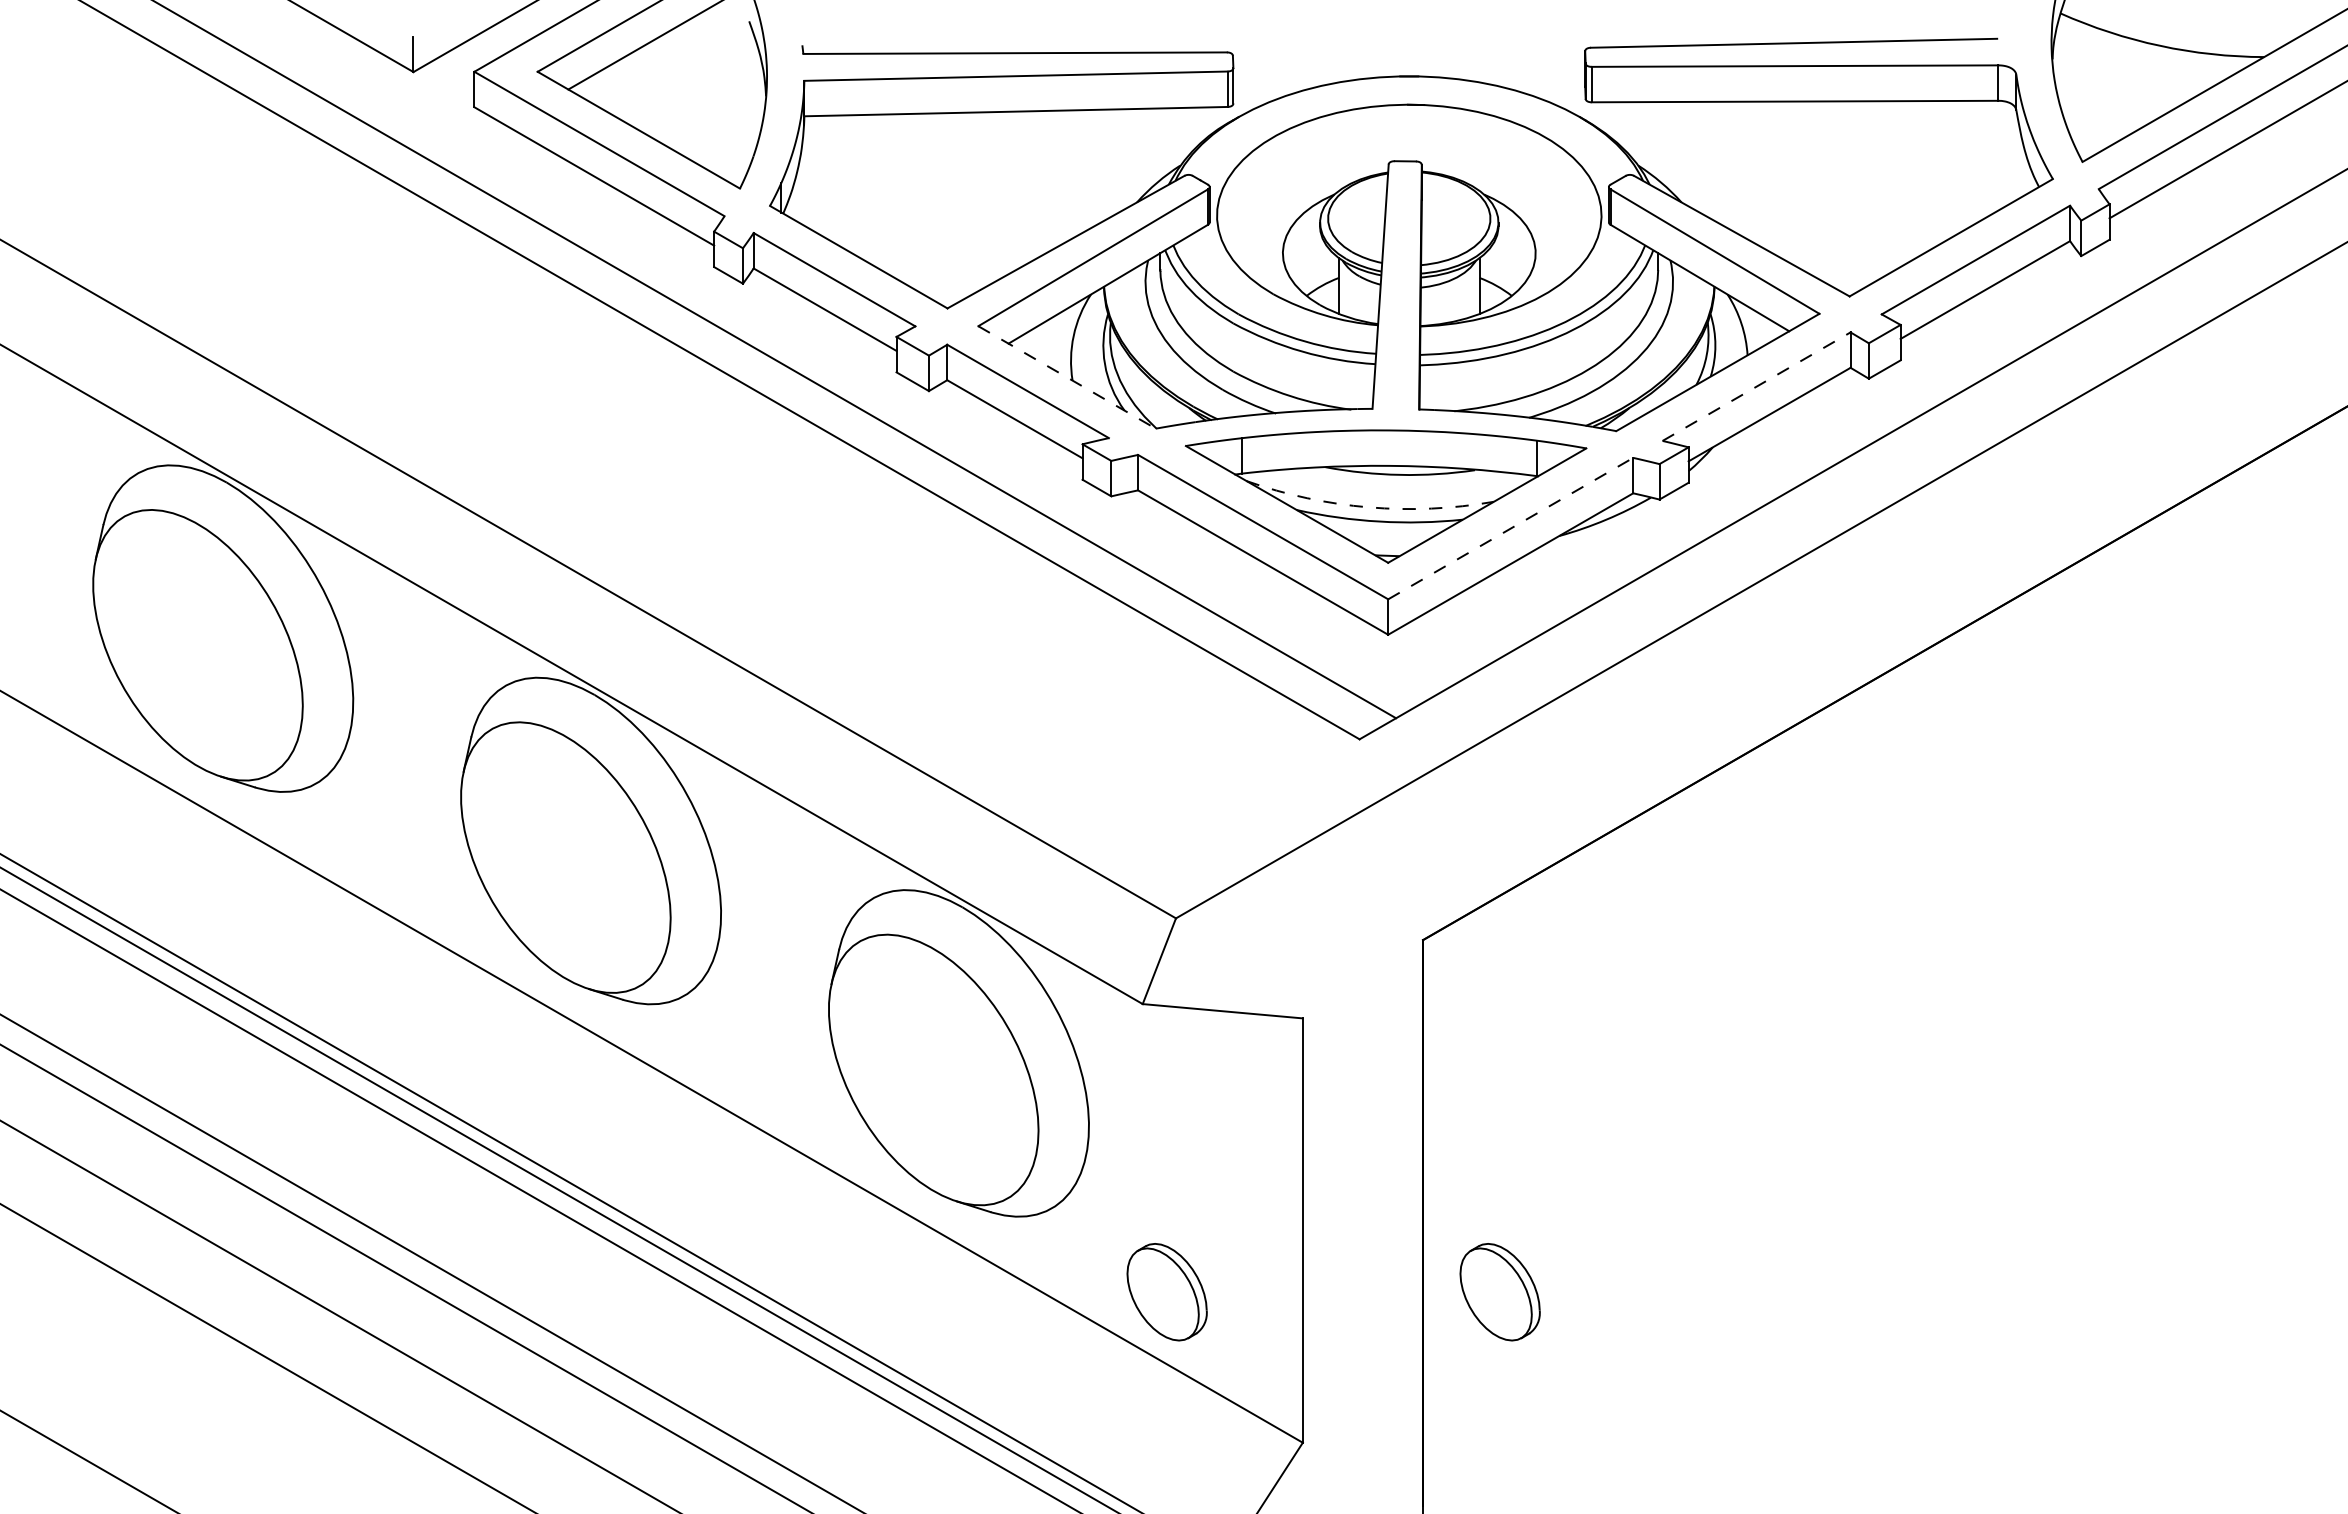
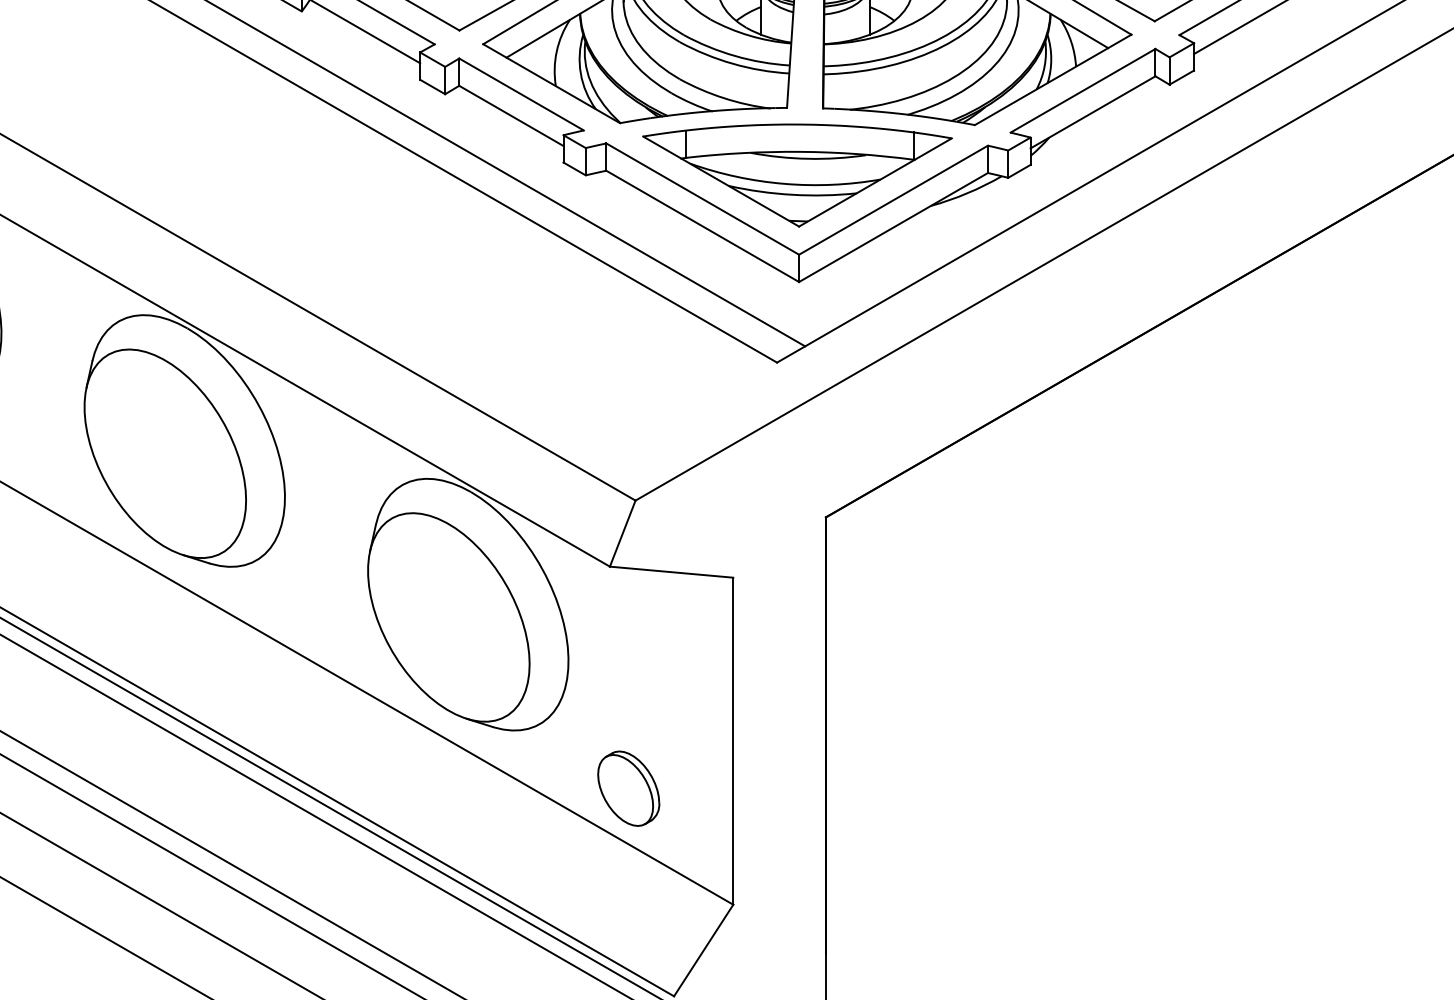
line: (1067, 377) -> (551, 83), dashed -> solid
line: (1756, 386) -> (1082, 90), dashed -> solid
arc: (1368, 507) -> (783, 183), dashed -> solid
line: (1511, 528) -> (894, 200), dashed -> solid
part: (1499, 1292) -> (884, 788), removed

